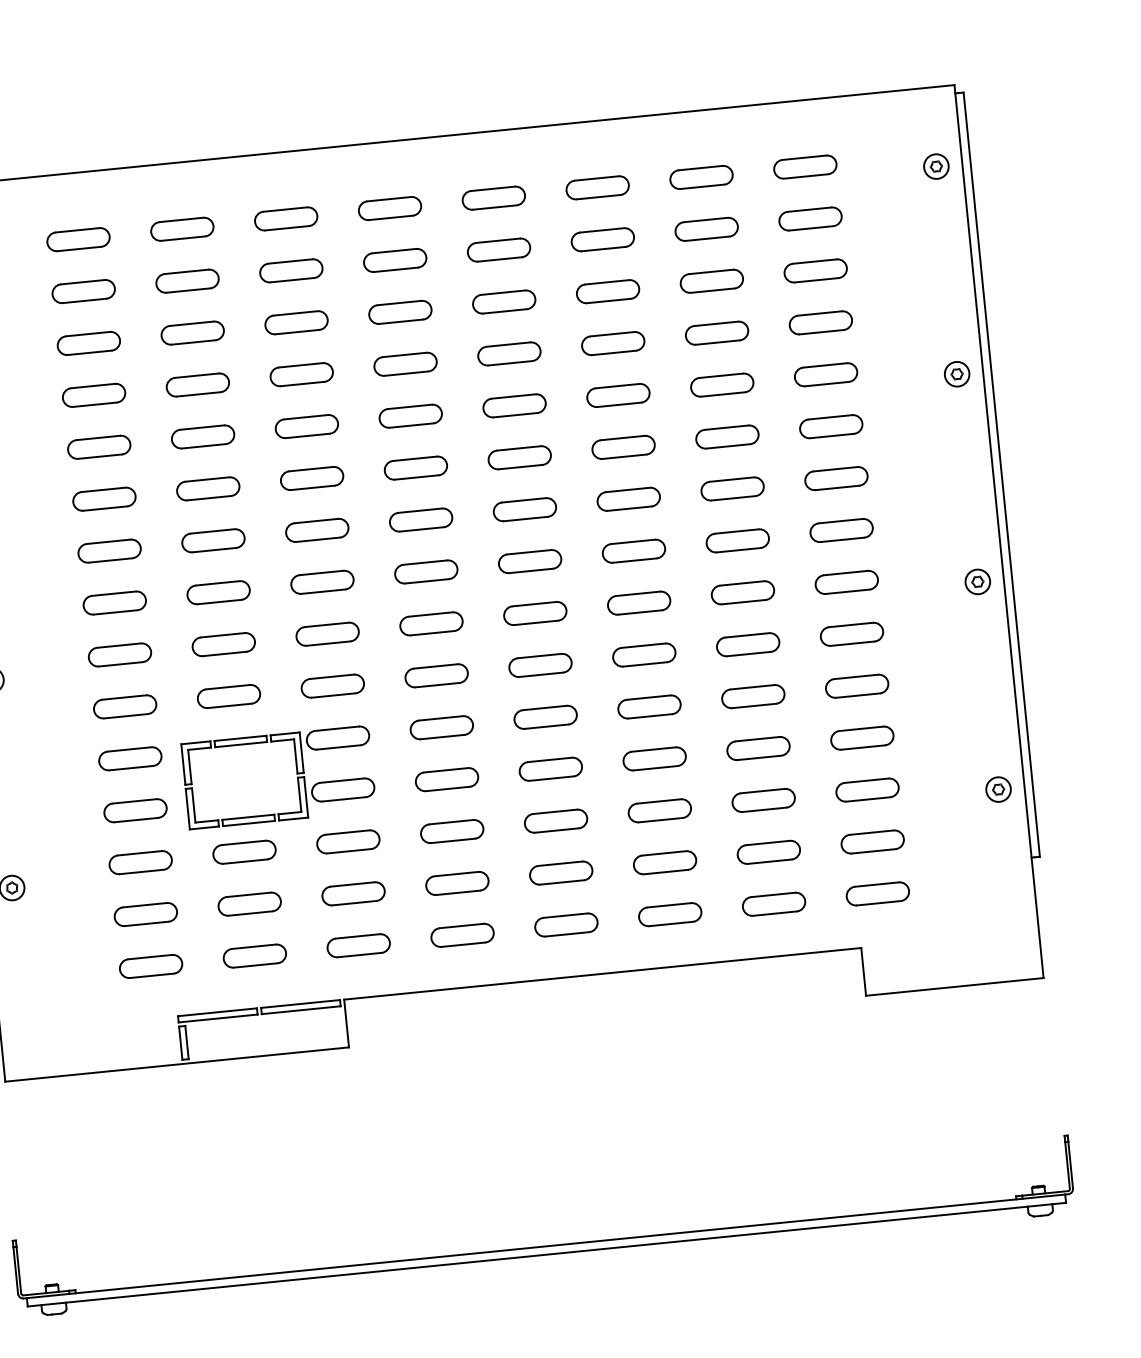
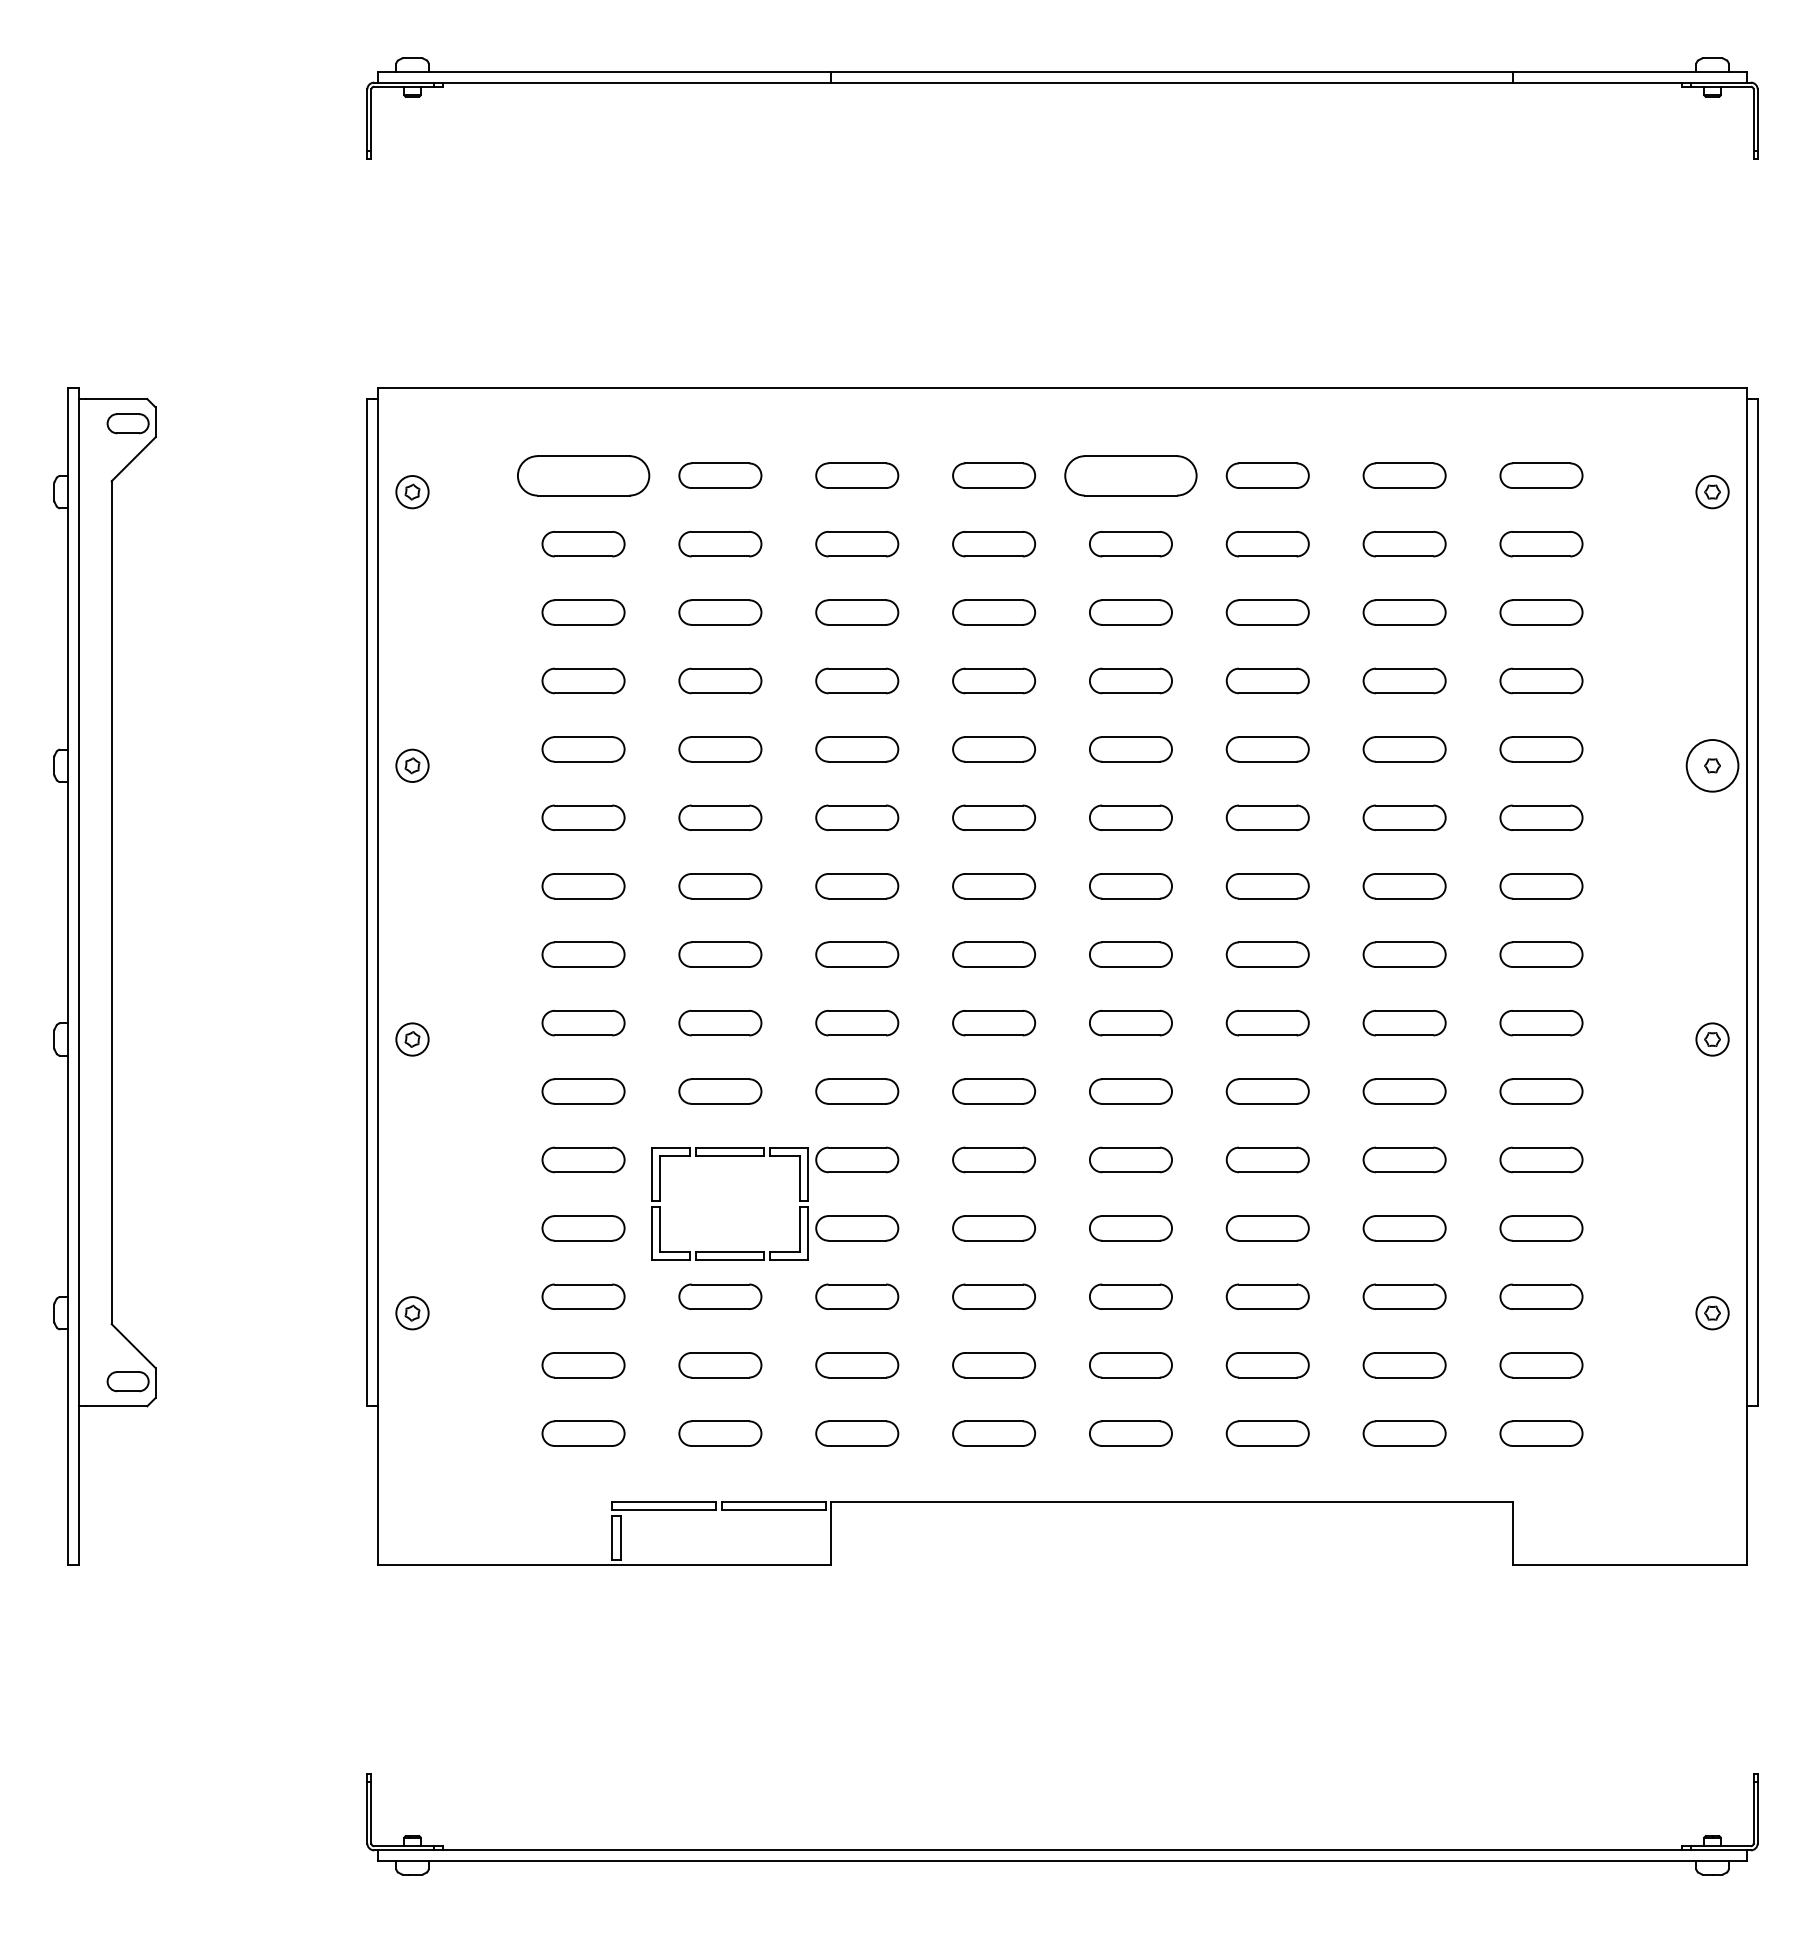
part: (493, 198) -> (1130, 475), size x1.6
part: (78, 239) -> (583, 475), size x1.6
circle: (957, 374) -> (1712, 765), size x1.6

